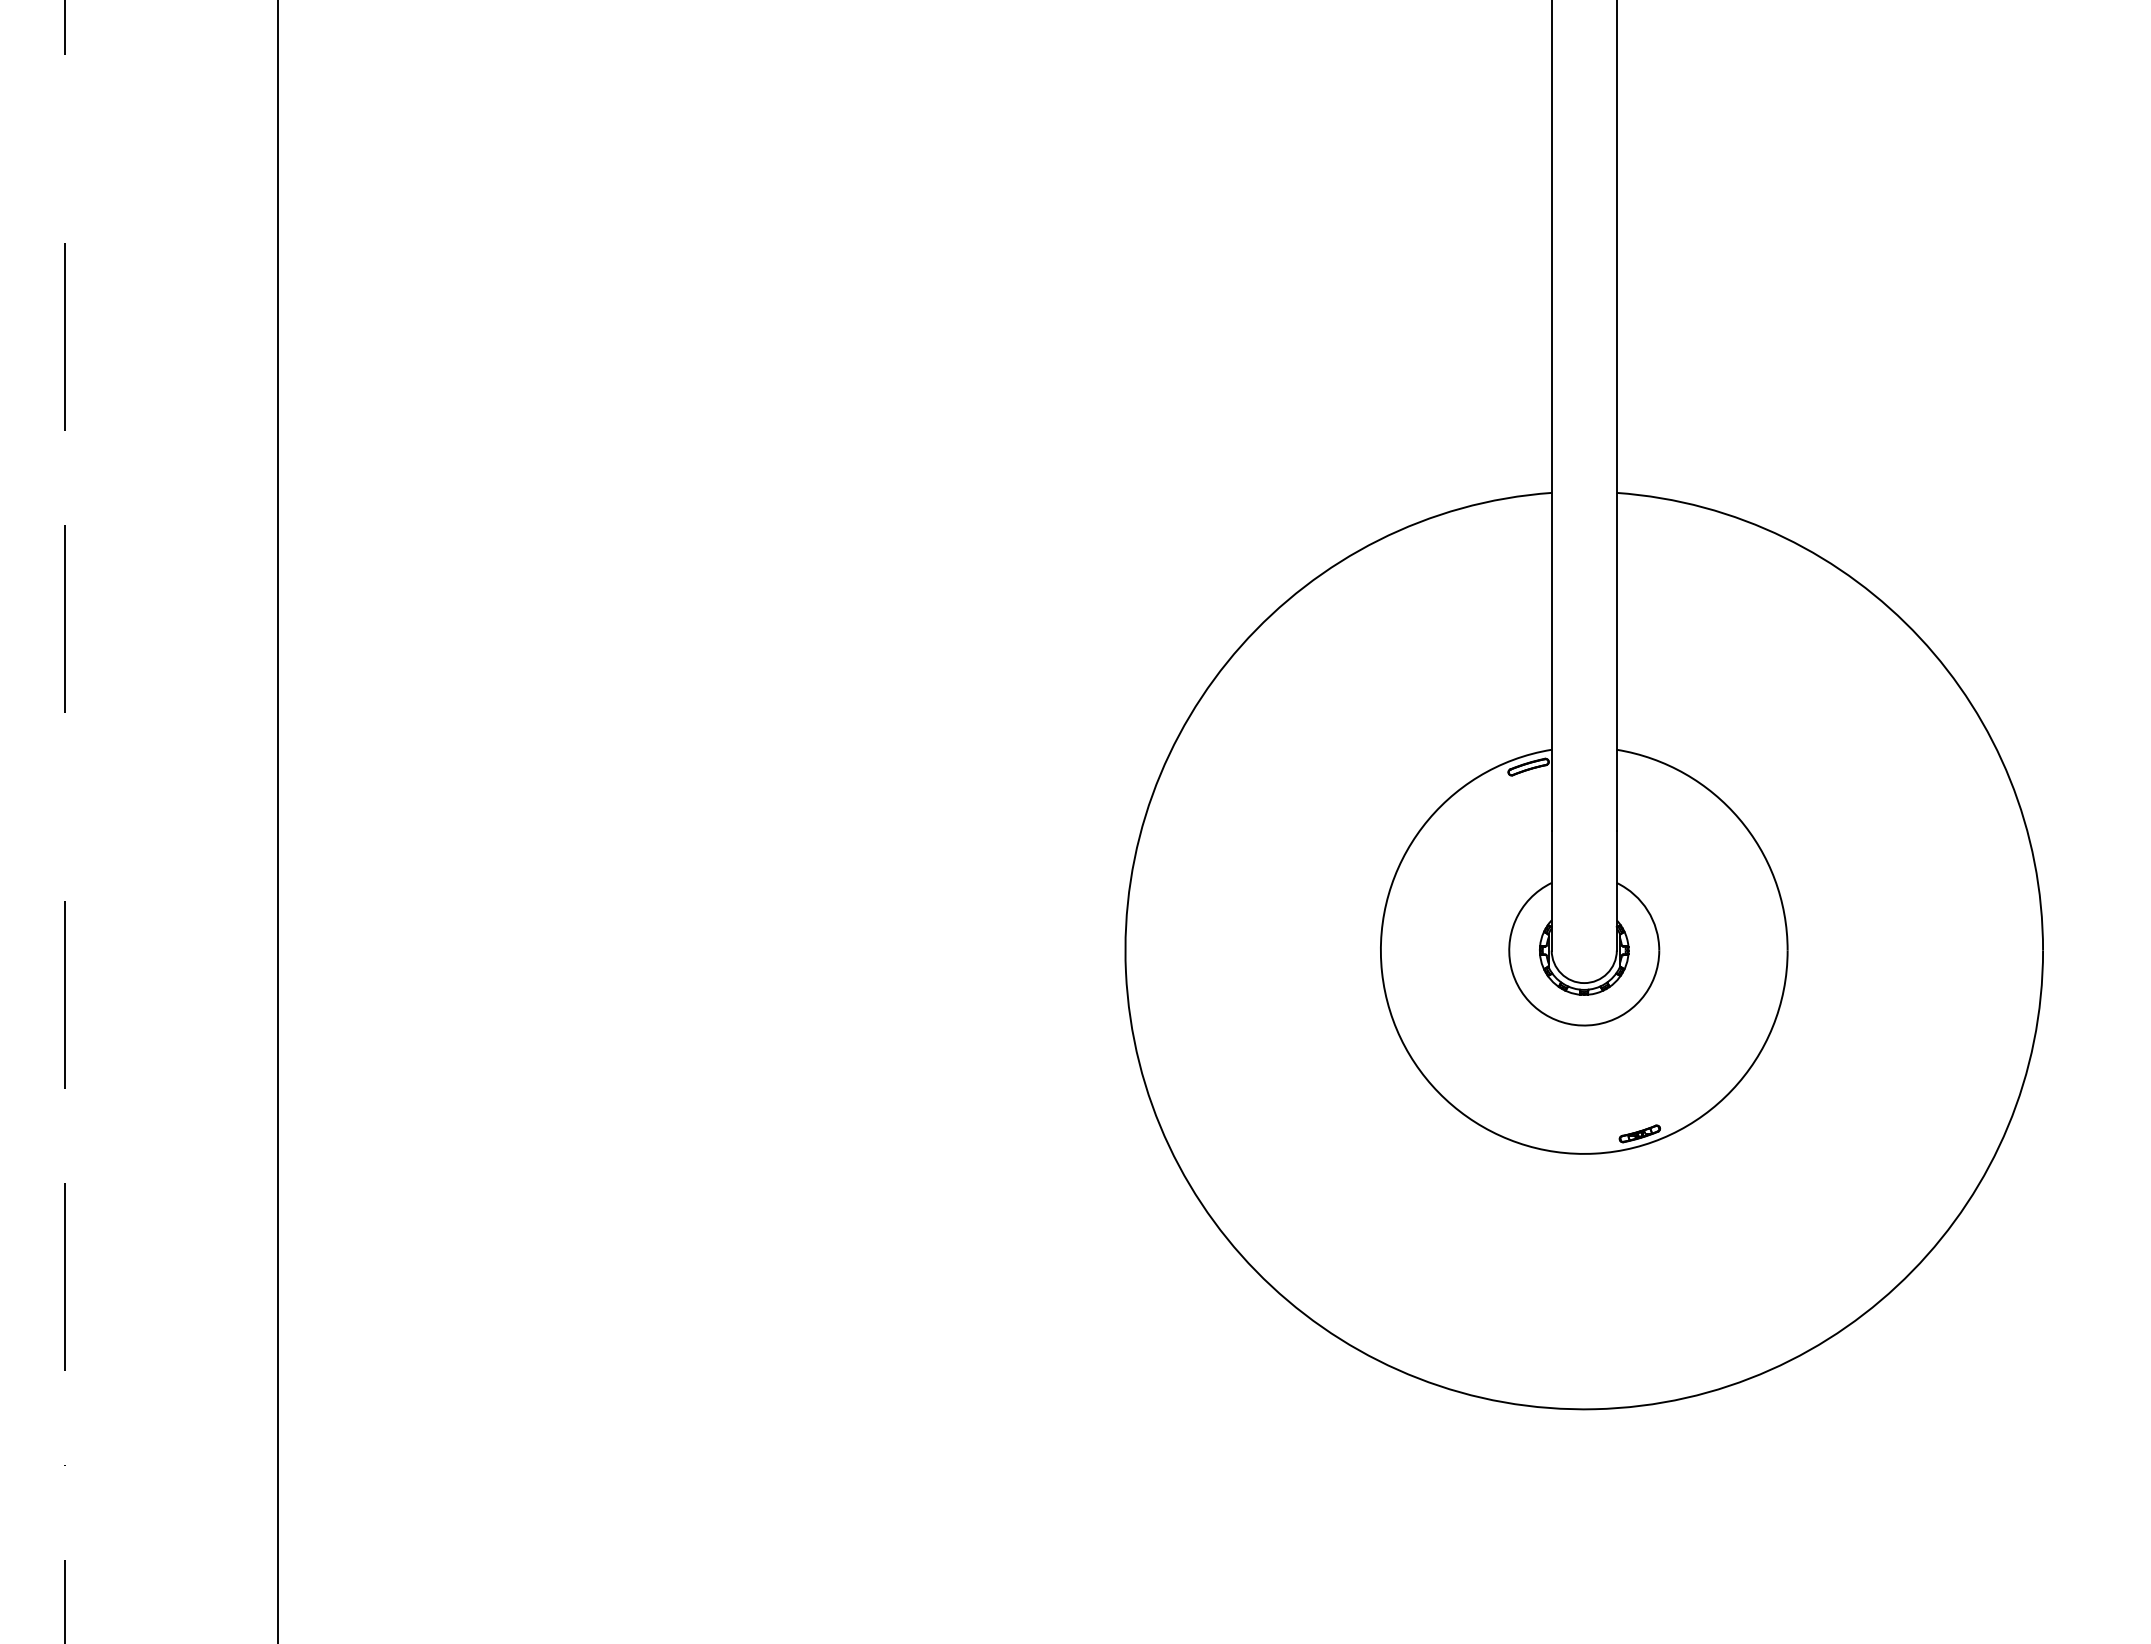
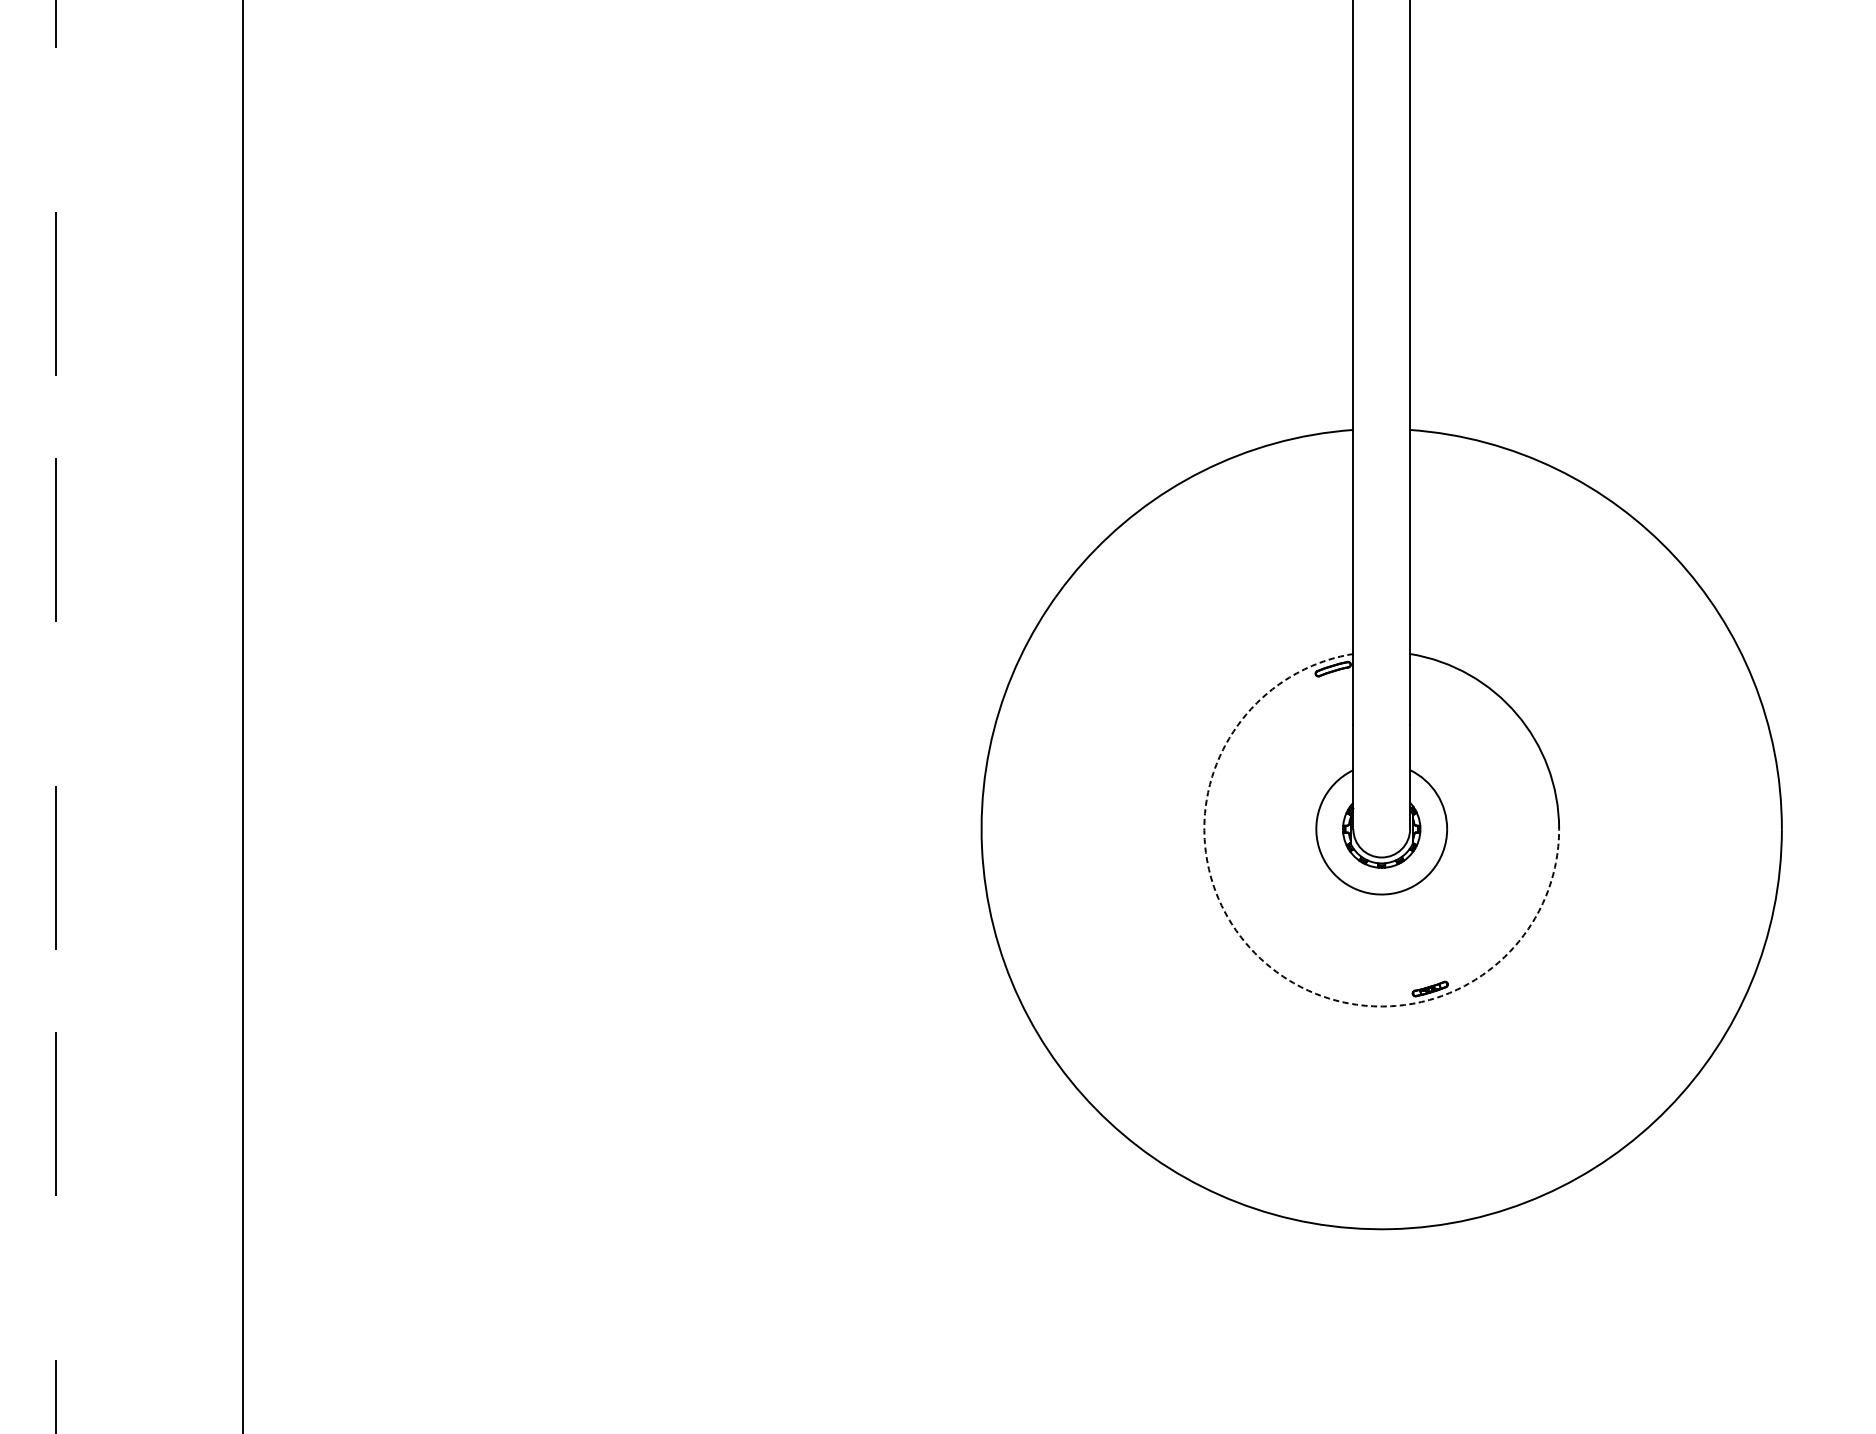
arc: (1452, 1105) -> (1266, 964), solid -> dashed

